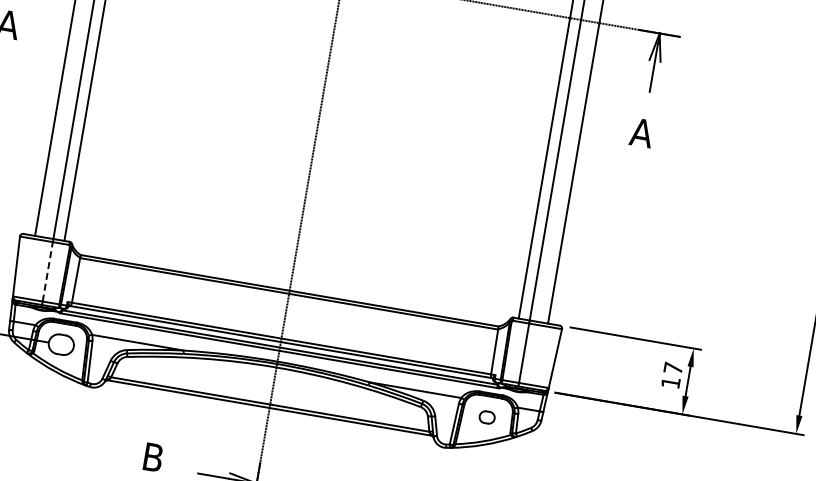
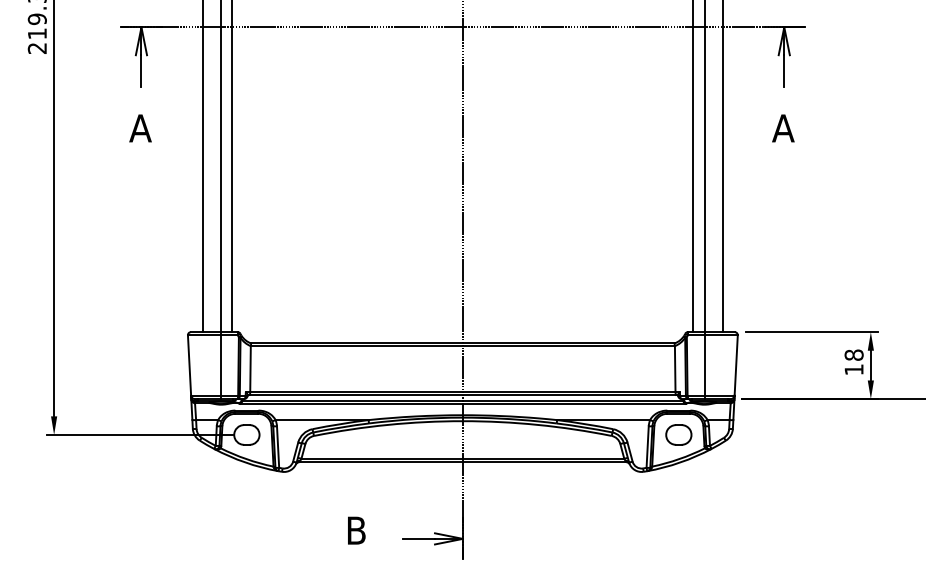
line: (48, 270) -> (221, 364), dashed -> solid
text: (672, 367) -> (853, 354), 17 -> 18
part: (486, 416) -> (678, 434), size x1.67

